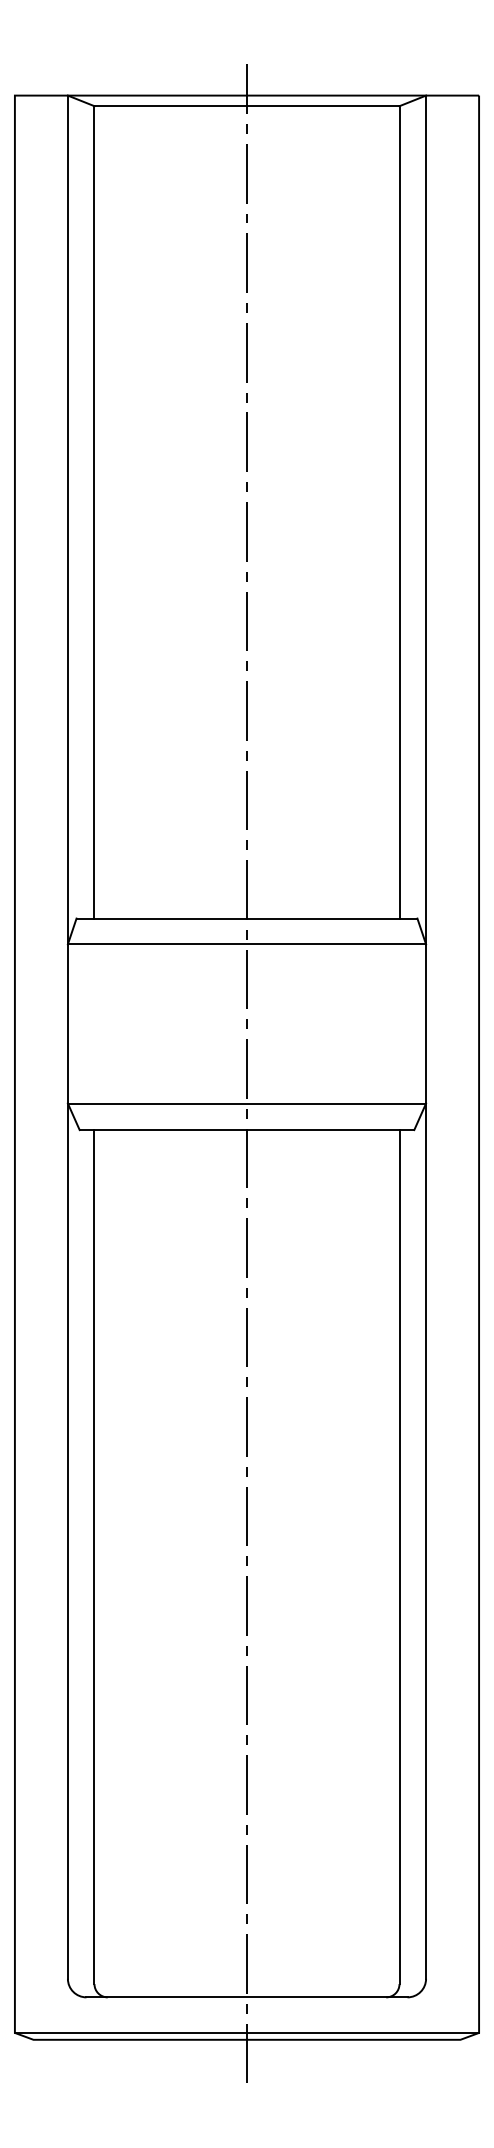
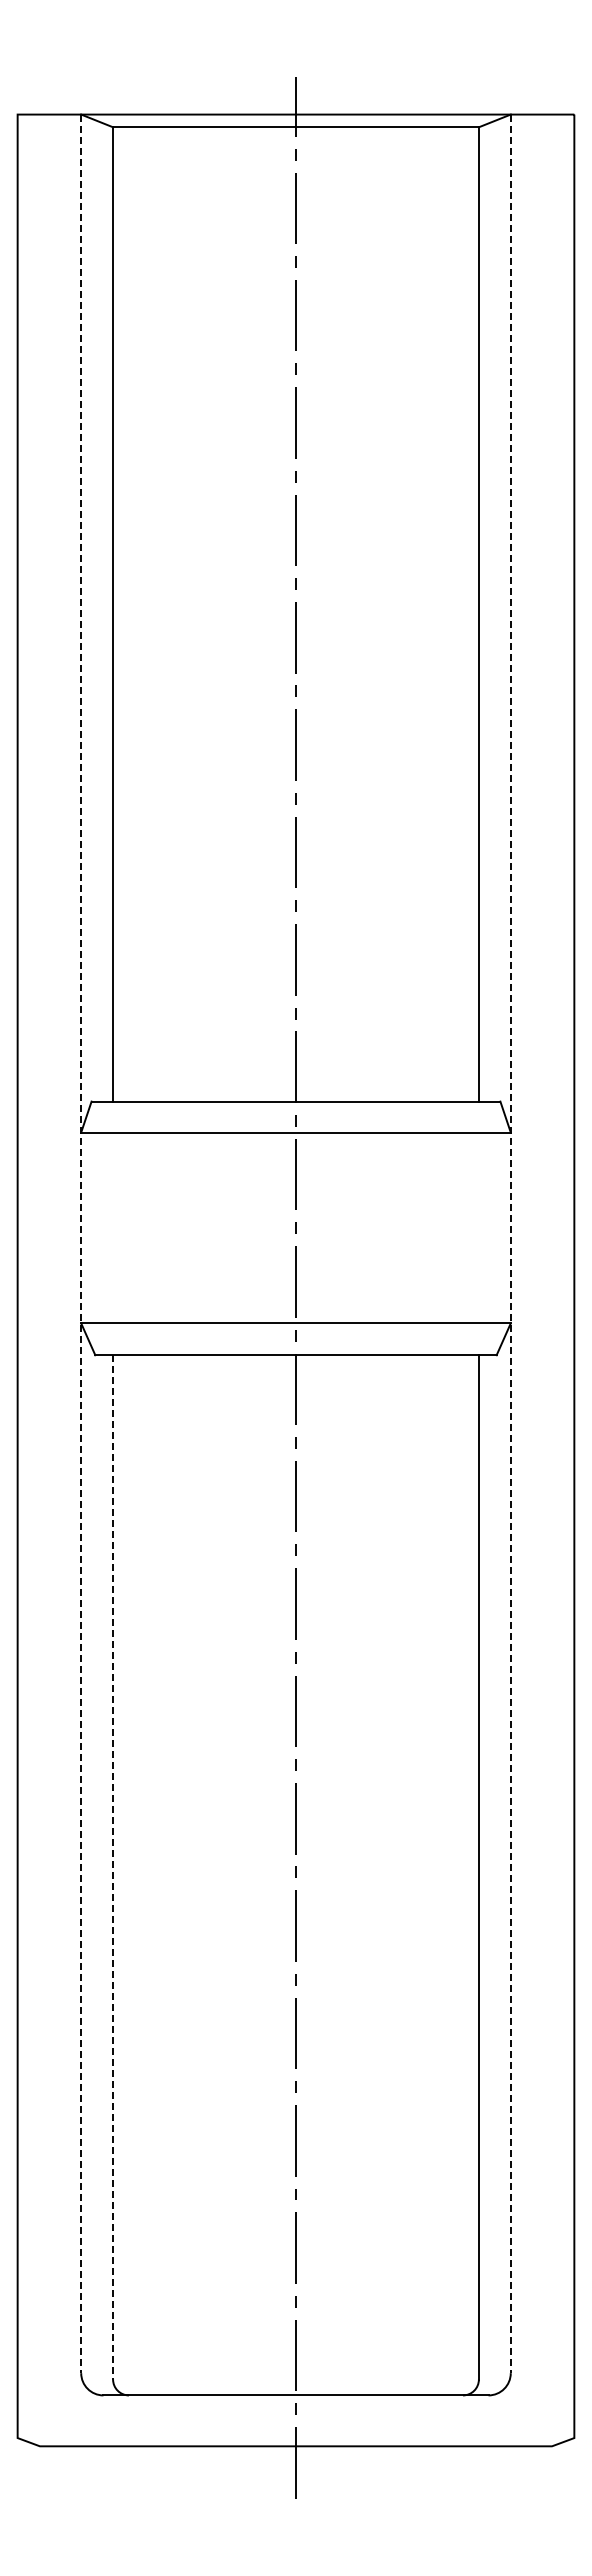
line: (68, 1037) -> (81, 1244), solid -> dashed
line: (425, 1037) -> (510, 1244), solid -> dashed
line: (94, 1557) -> (113, 1867), solid -> dashed
line: (246, 2033) -> (295, 2438), removed

